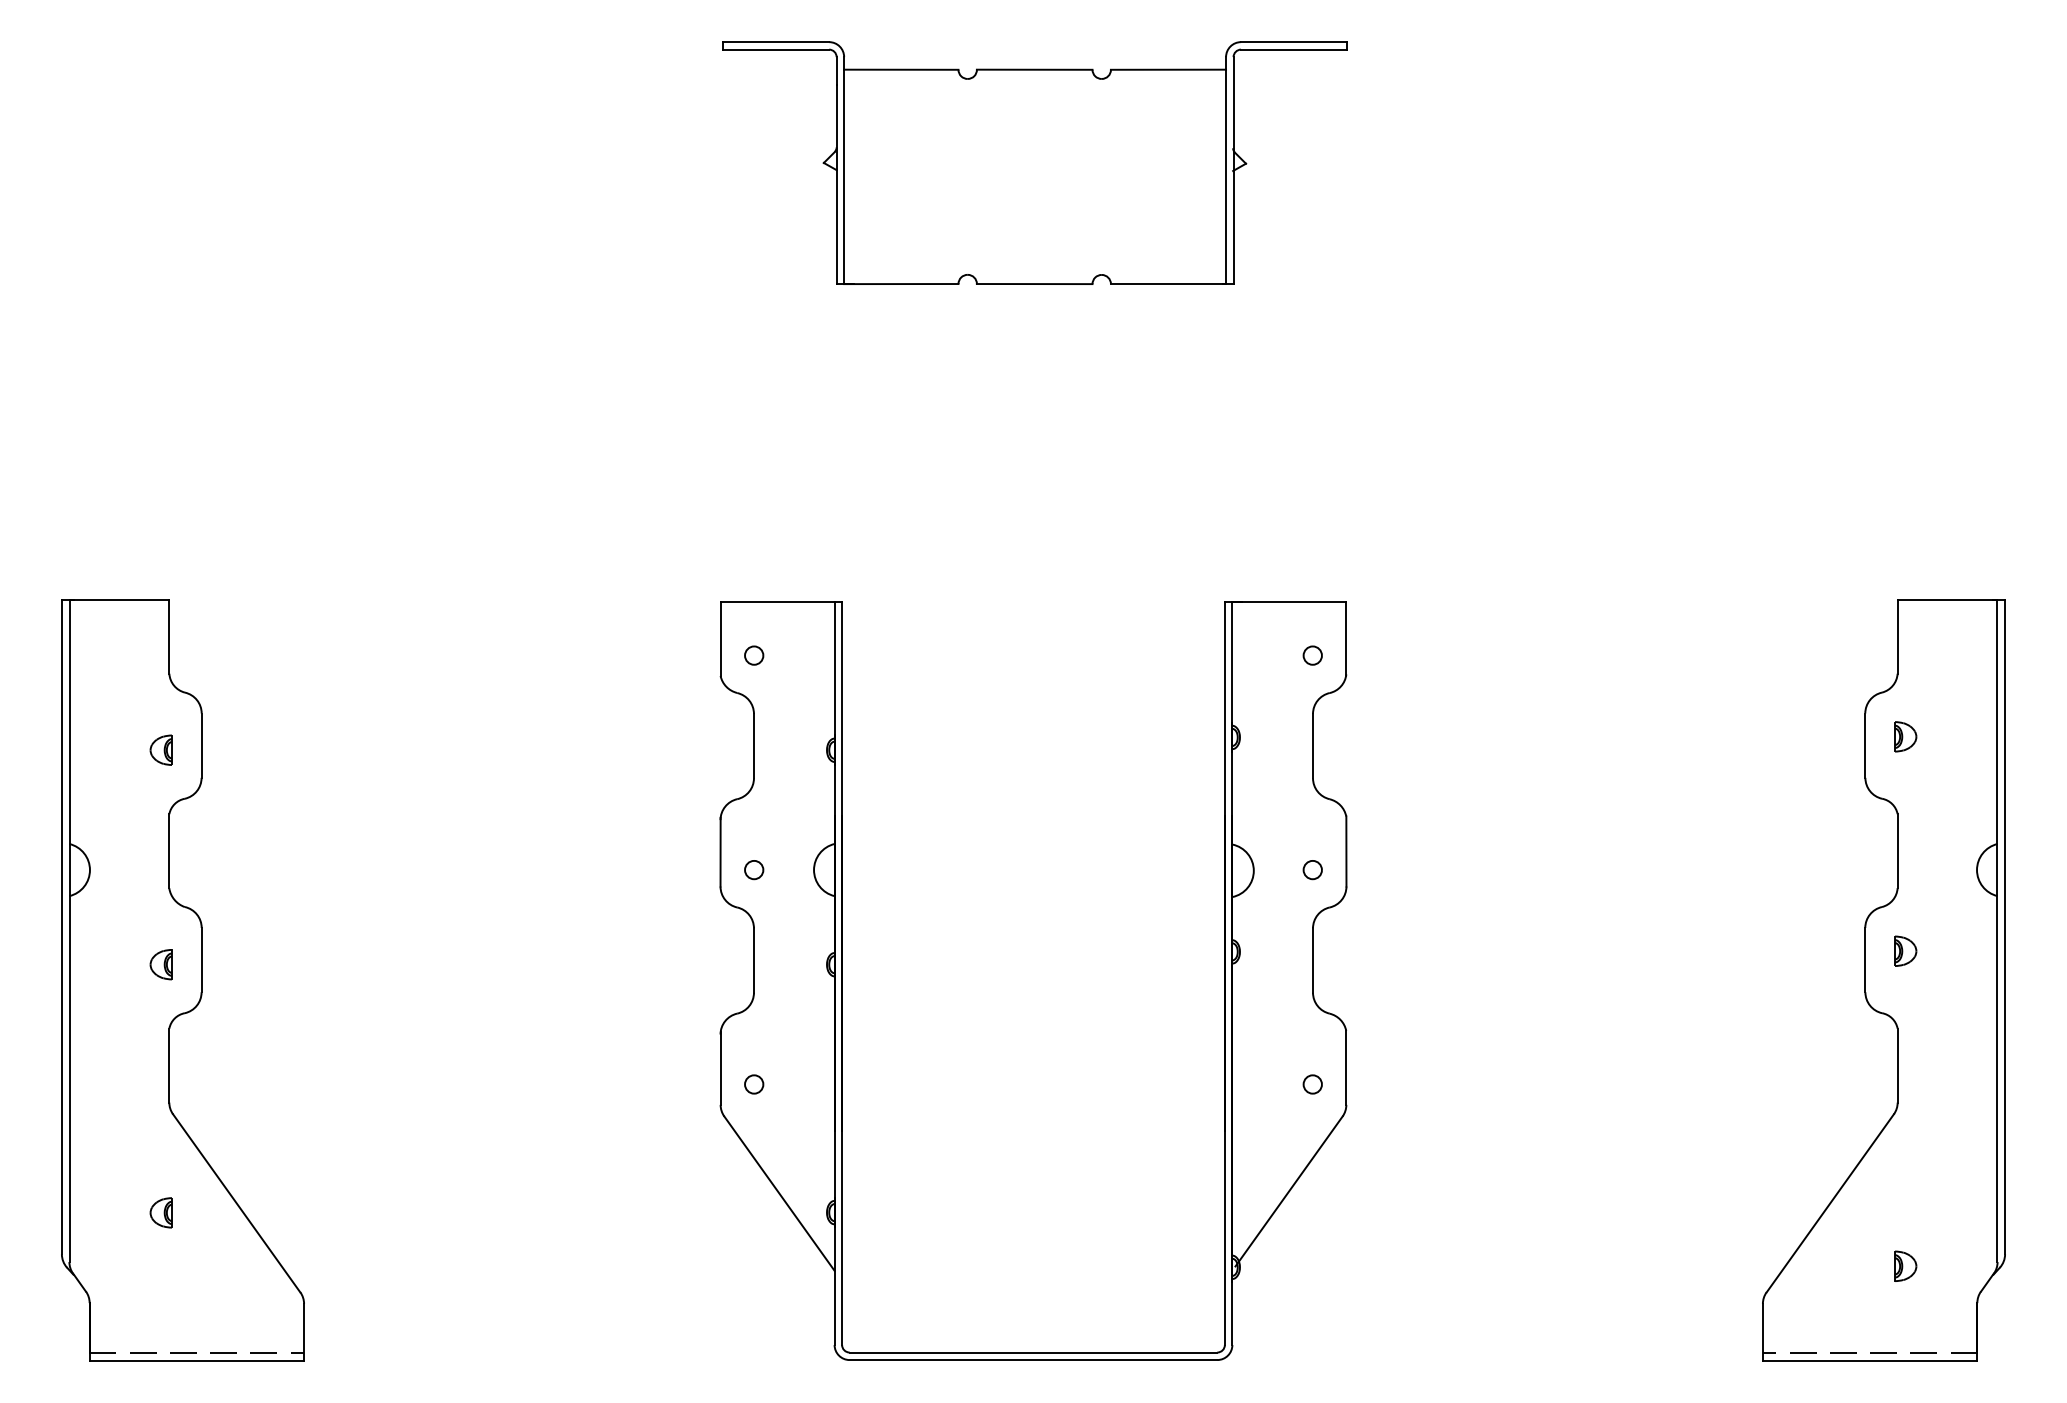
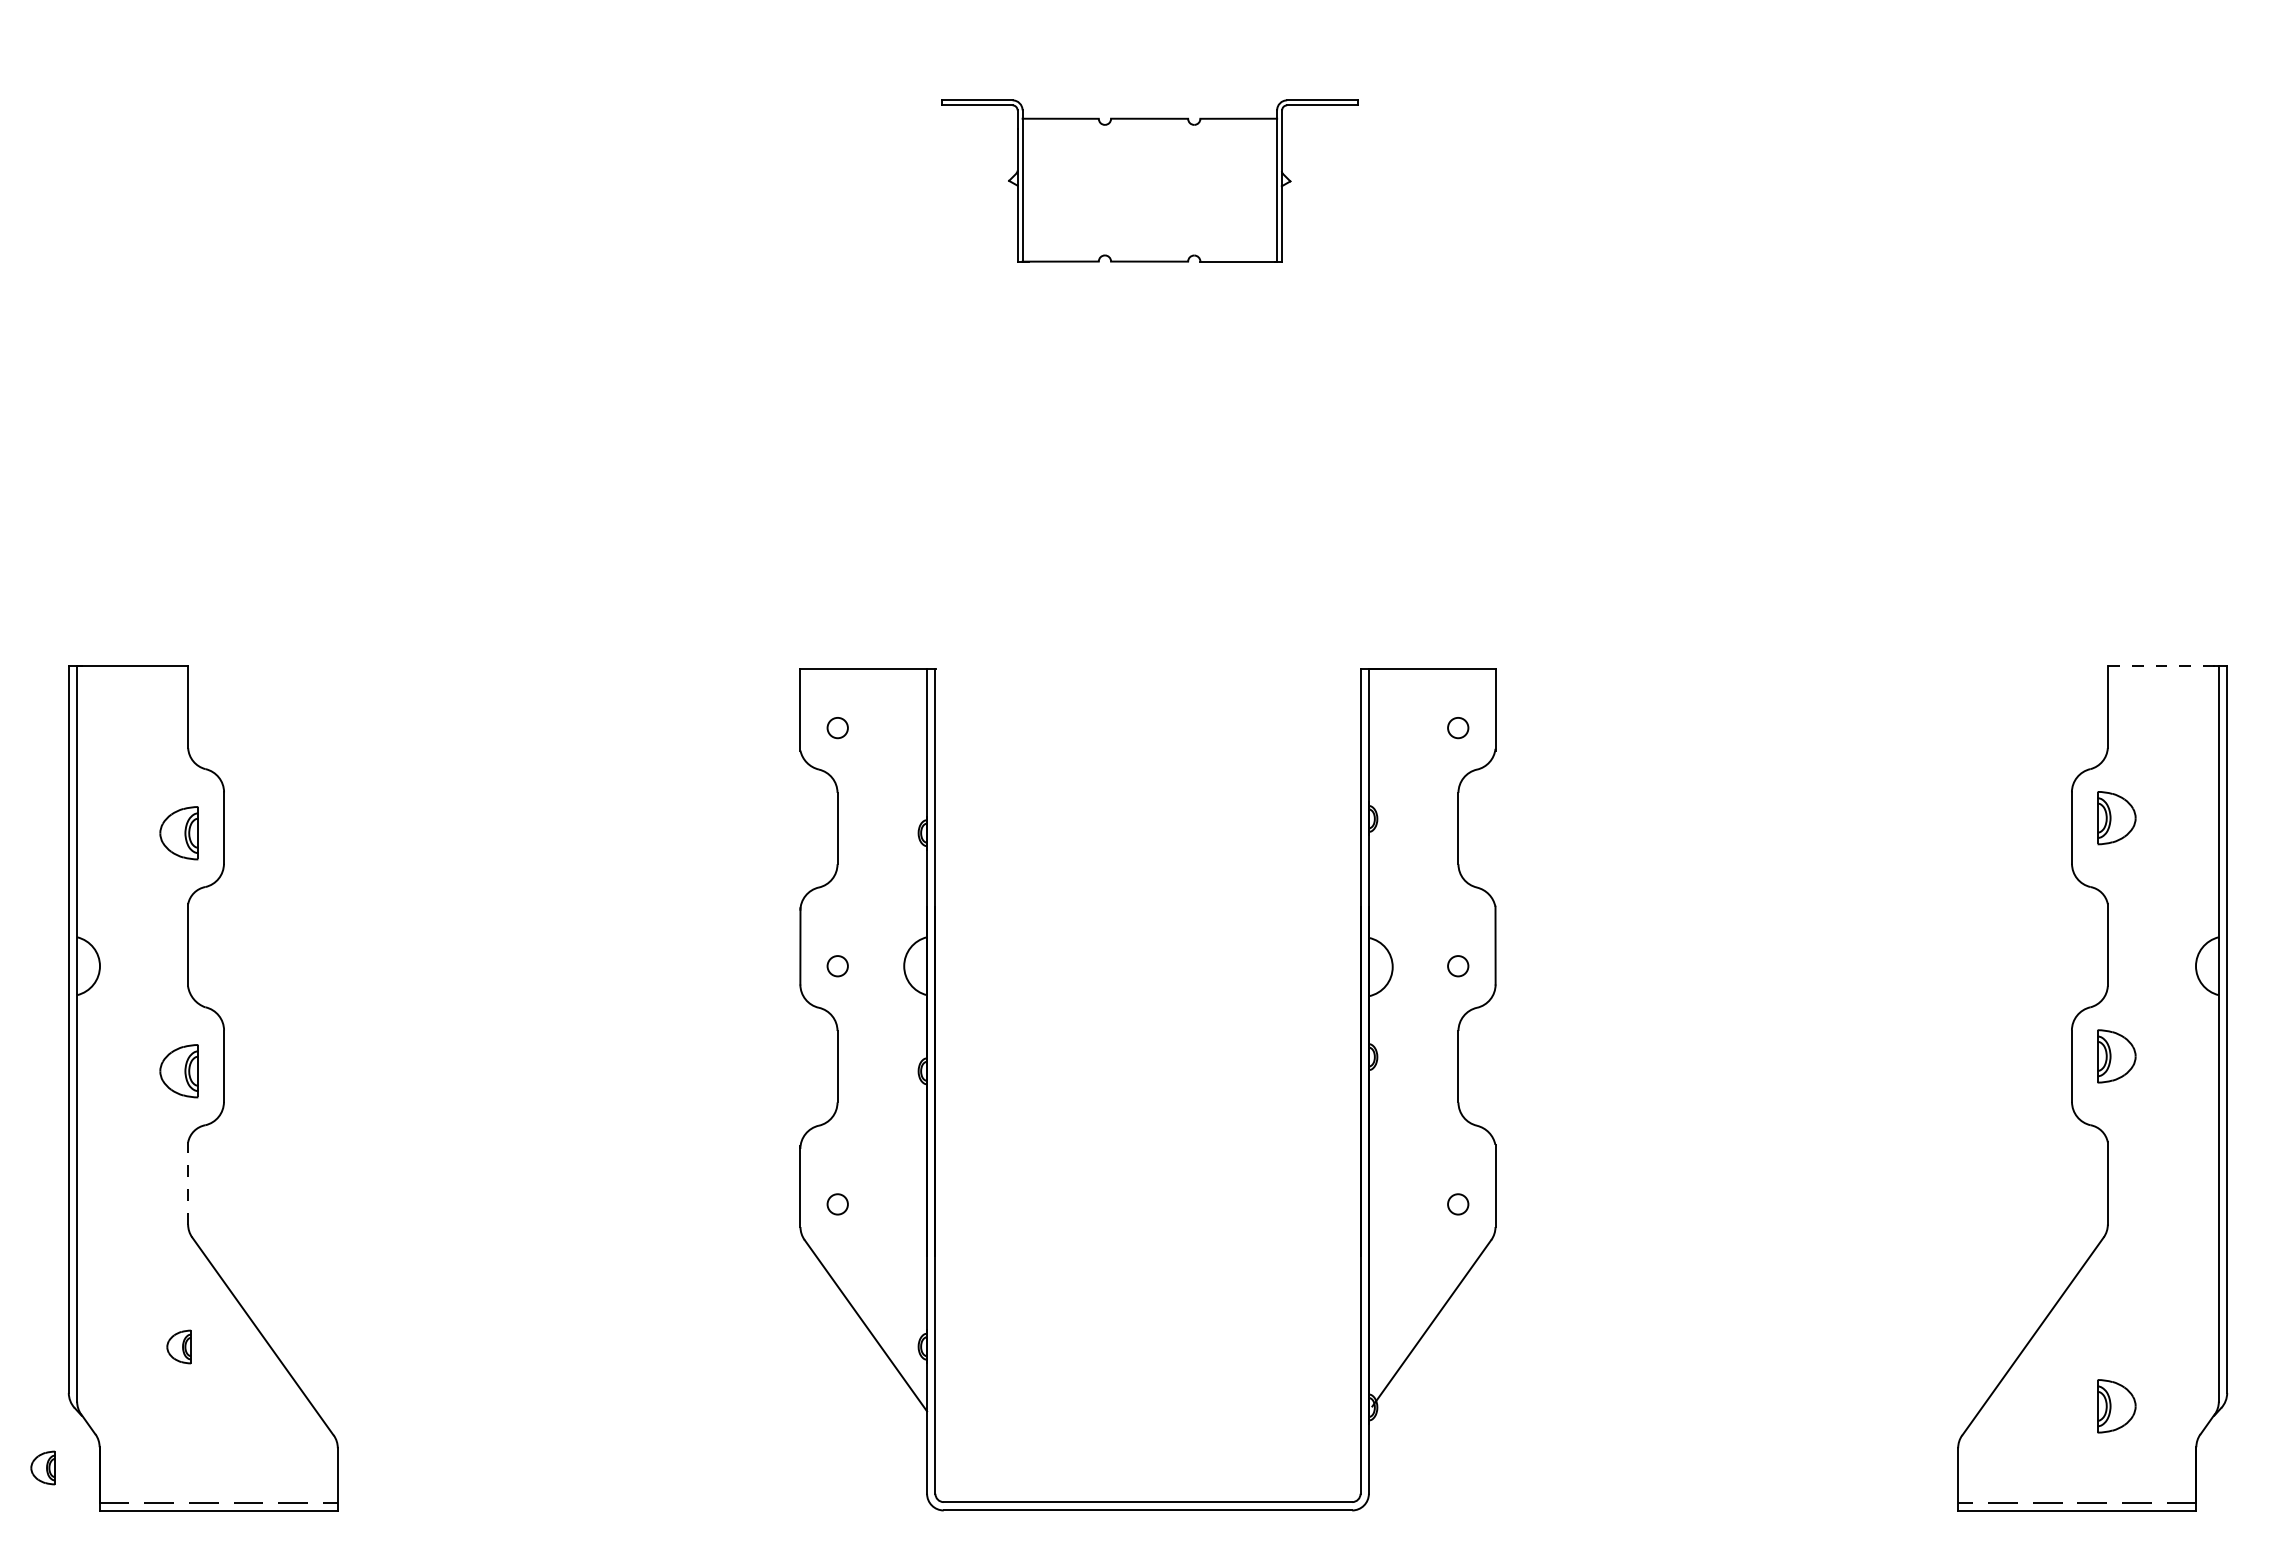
part: (1034, 162) -> (1149, 180), size x0.6
line: (1947, 600) -> (2163, 666), solid -> dashed
part: (1905, 737) -> (2116, 818), size x1.6
part: (160, 749) -> (178, 832), size x1.6
part: (1905, 951) -> (2116, 1056), size x1.6
part: (160, 964) -> (178, 1071), size x1.6
line: (169, 1064) -> (188, 1182), solid -> dashed
part: (1905, 1266) -> (2116, 1406), size x1.6
part: (38, 1321) -> (42, 1467), added

